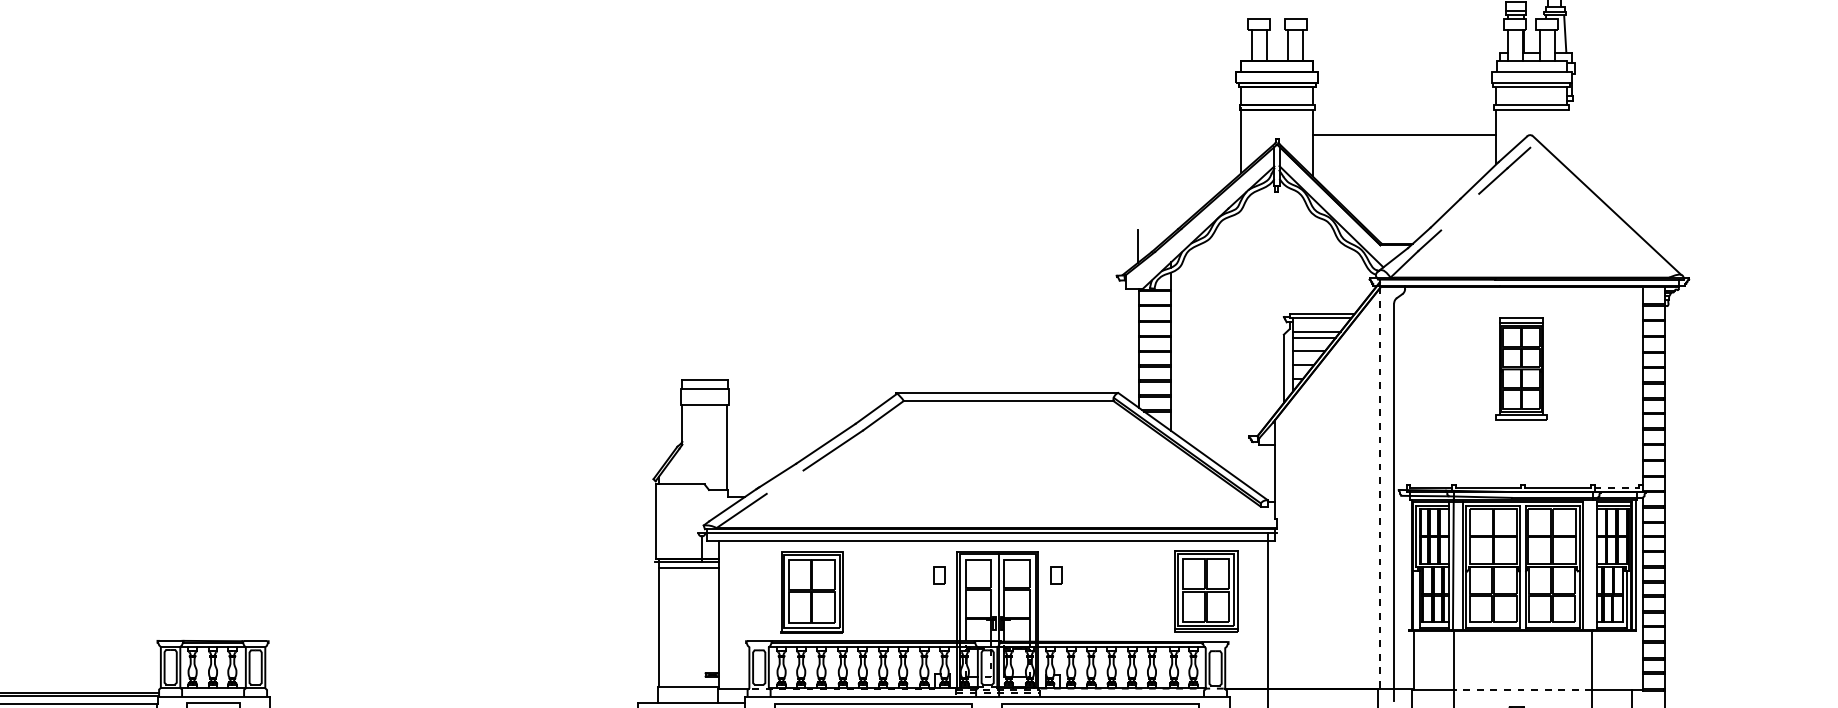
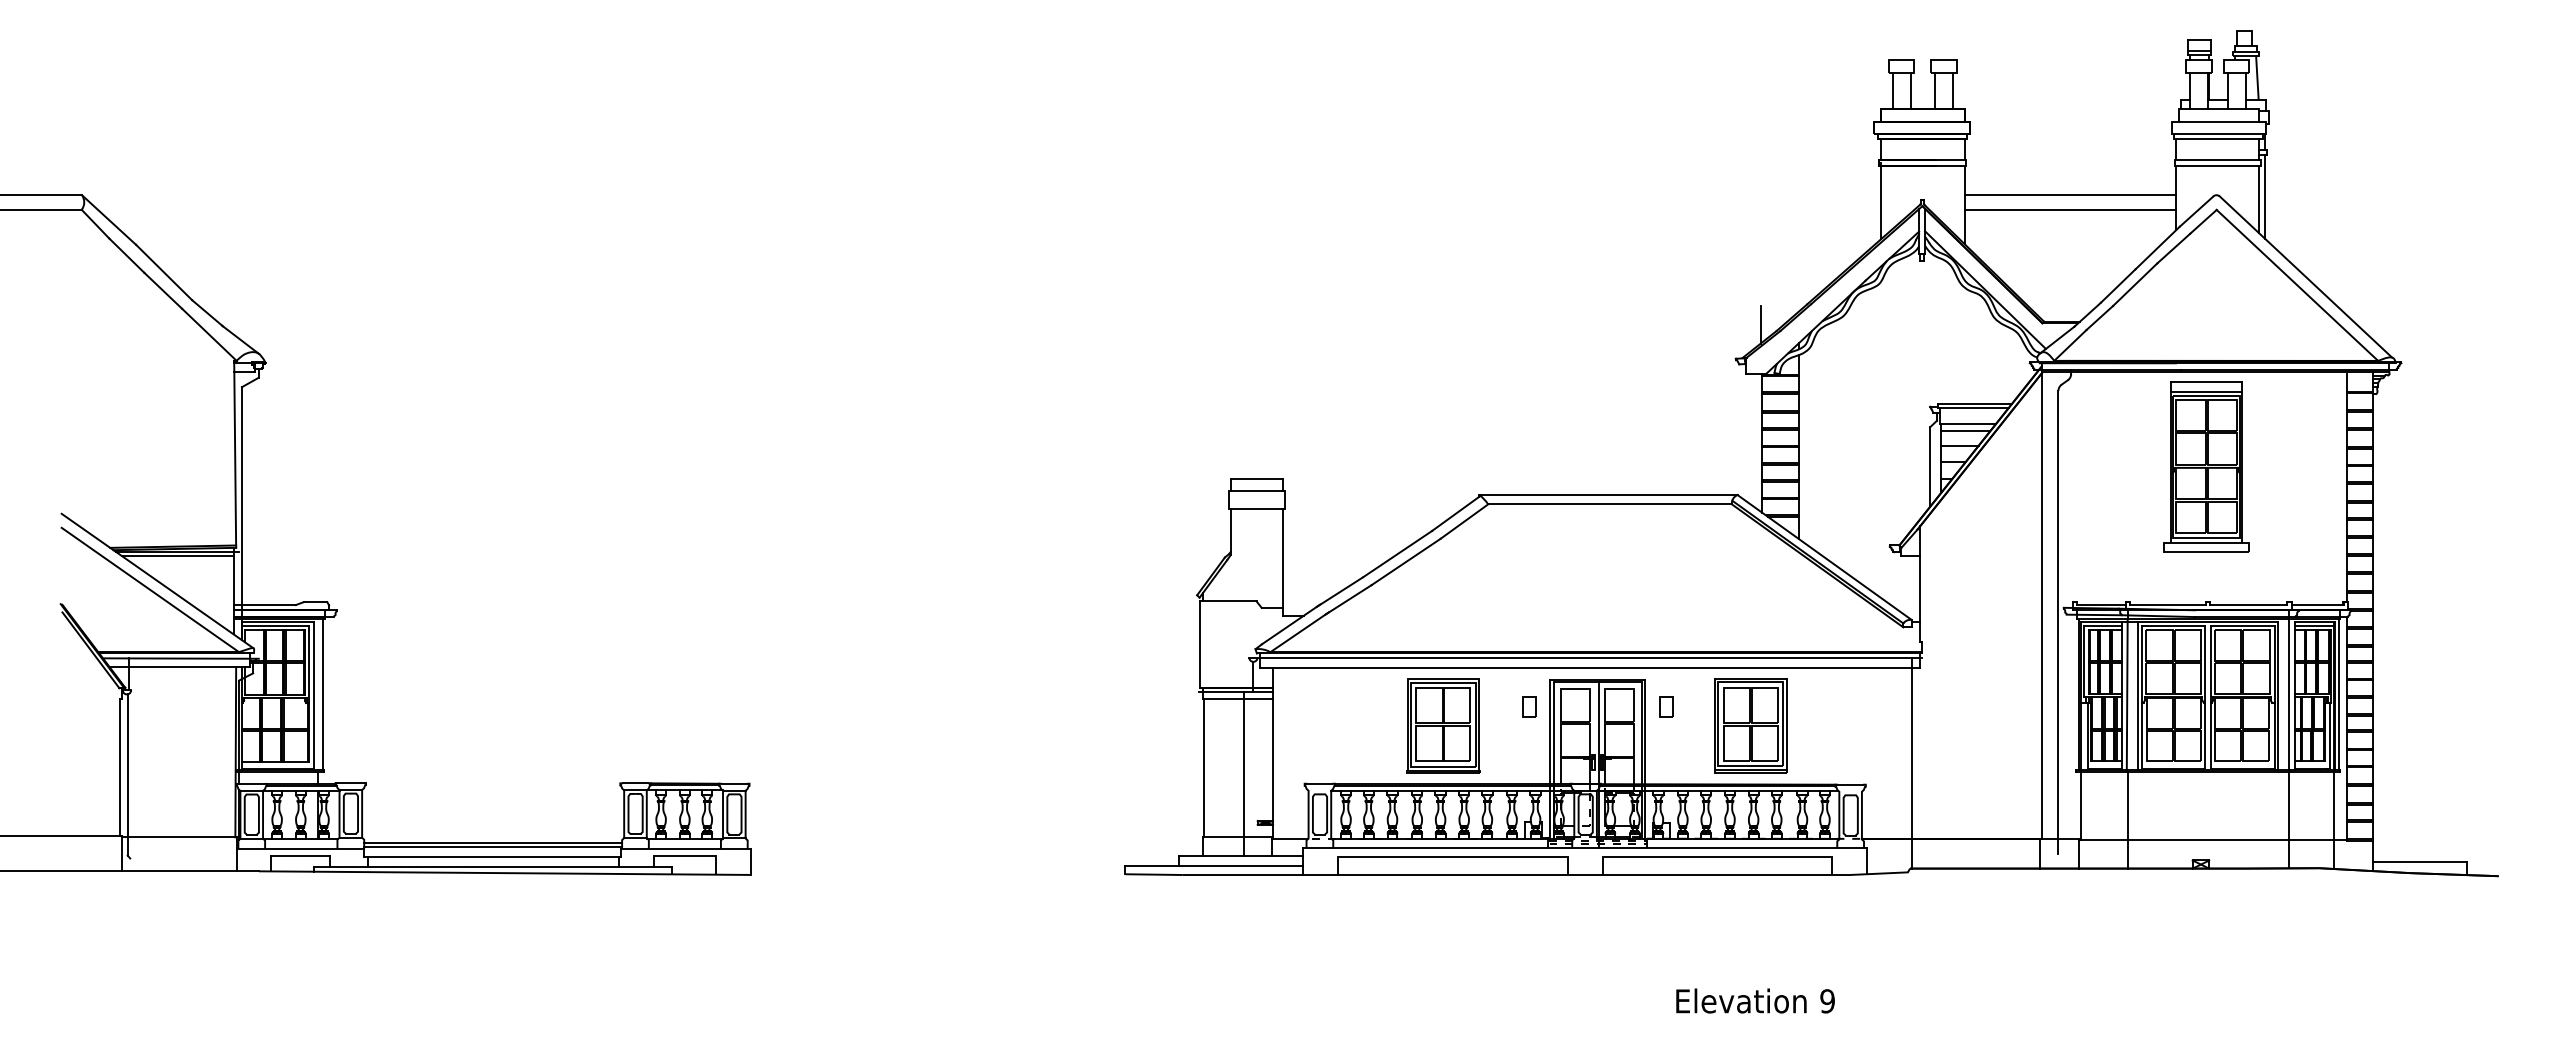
line: (1571, 136) -> (2264, 196), added
line: (1566, 138) -> (2258, 199), added
line: (1404, 148) -> (2070, 210), added
line: (1459, 211) -> (2134, 284), added
line: (1599, 211) -> (2297, 284), added
part: (1521, 368) -> (2206, 466), size x1.43
line: (783, 482) -> (1348, 599), added
line: (1379, 487) -> (2041, 605), dashed -> solid
line: (1617, 487) -> (2318, 605), dashed -> solid
line: (1592, 564) -> (2288, 694), added
part: (1205, 591) -> (1750, 725), moved
part: (812, 592) -> (1443, 725), moved
line: (694, 632) -> (1244, 773), added
line: (1630, 660) -> (2333, 806), added
line: (1523, 690) -> (2208, 840), dashed -> solid

